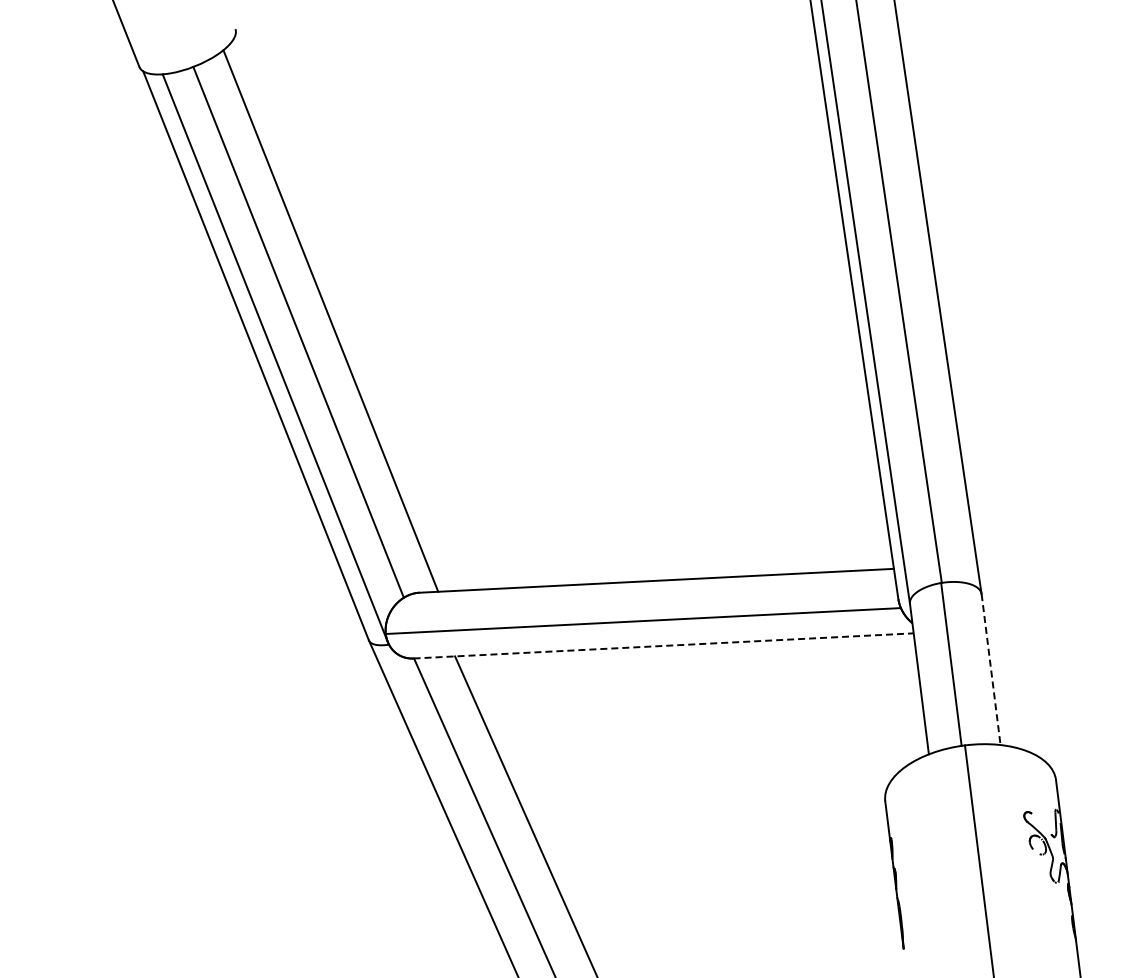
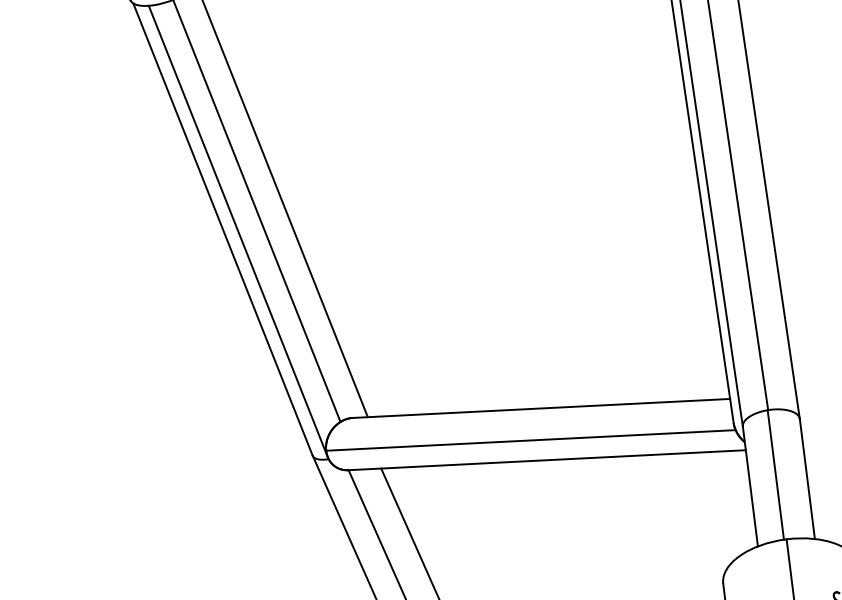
line: (664, 645) -> (547, 459), dashed -> solid
line: (991, 670) -> (807, 479), dashed -> solid

